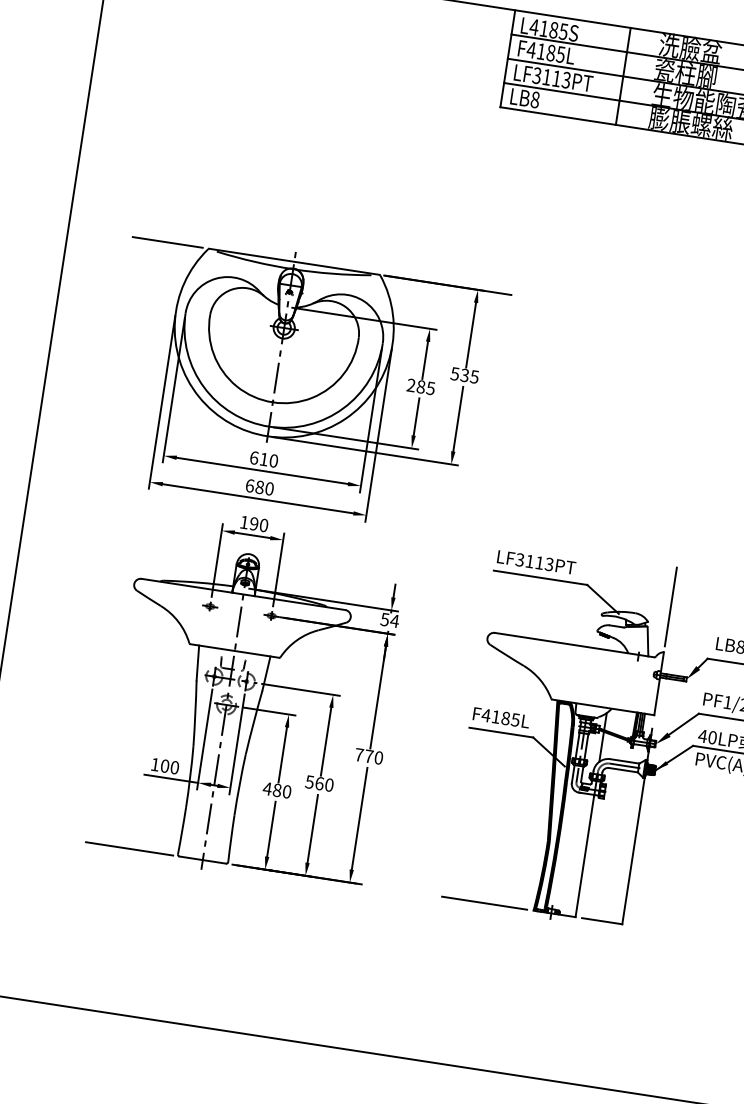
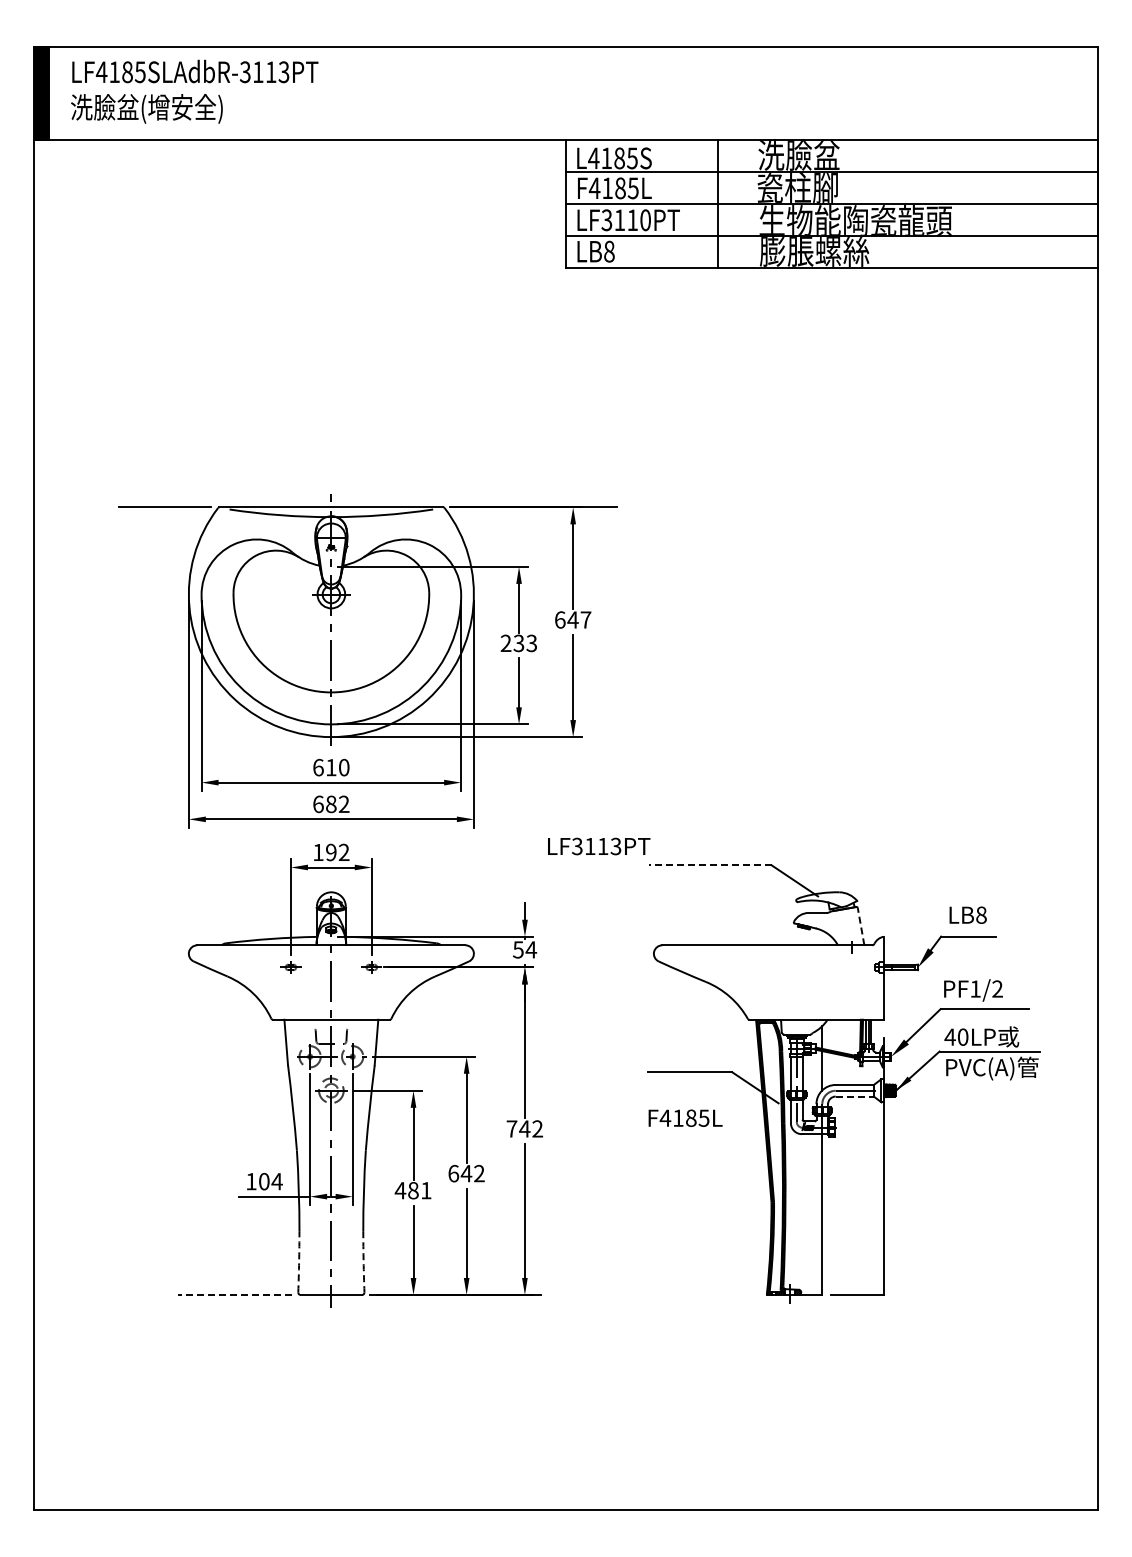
text: (566, 80) -> (645, 220), LF3113PT -> LF3110PT
text: (464, 375) -> (572, 619), 535 -> 647
text: (426, 387) -> (525, 642), 285 -> 233
text: (269, 488) -> (343, 804), 680 -> 682
text: (263, 525) -> (343, 852), 190 -> 192
text: (536, 562) -> (599, 846), moved
line: (540, 577) -> (710, 865), solid -> dashed
line: (670, 607) -> (883, 877), removed
line: (648, 641) -> (861, 926), solid -> dashed
text: (501, 717) -> (685, 1117), moved
text: (374, 756) -> (531, 1128), 770 -> 742
text: (174, 767) -> (276, 1181), 100 -> 104
line: (624, 770) -> (855, 1096), solid -> dashed
text: (319, 783) -> (466, 1173), 560 -> 642
text: (287, 791) -> (426, 1190), 480 -> 481
arc: (182, 830) -> (299, 1261), solid -> dashed
arc: (231, 838) -> (363, 1261), solid -> dashed
line: (129, 849) -> (234, 1295), solid -> dashed
line: (484, 903) -> (702, 1295), removed

